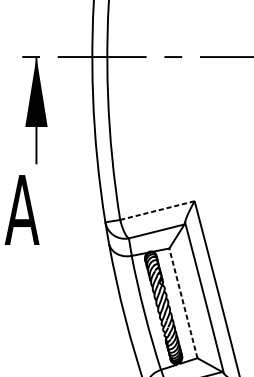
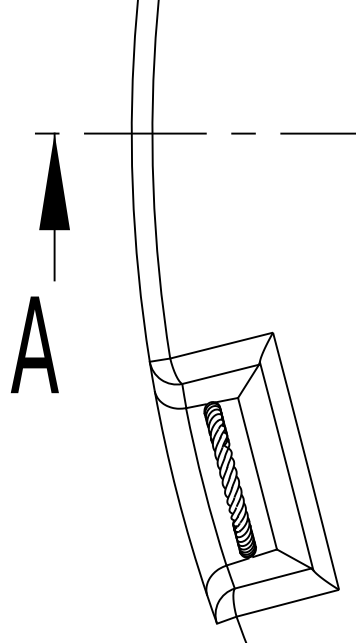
line: (158, 210) -> (222, 345), dashed -> solid
line: (183, 303) -> (257, 473), dashed -> solid

